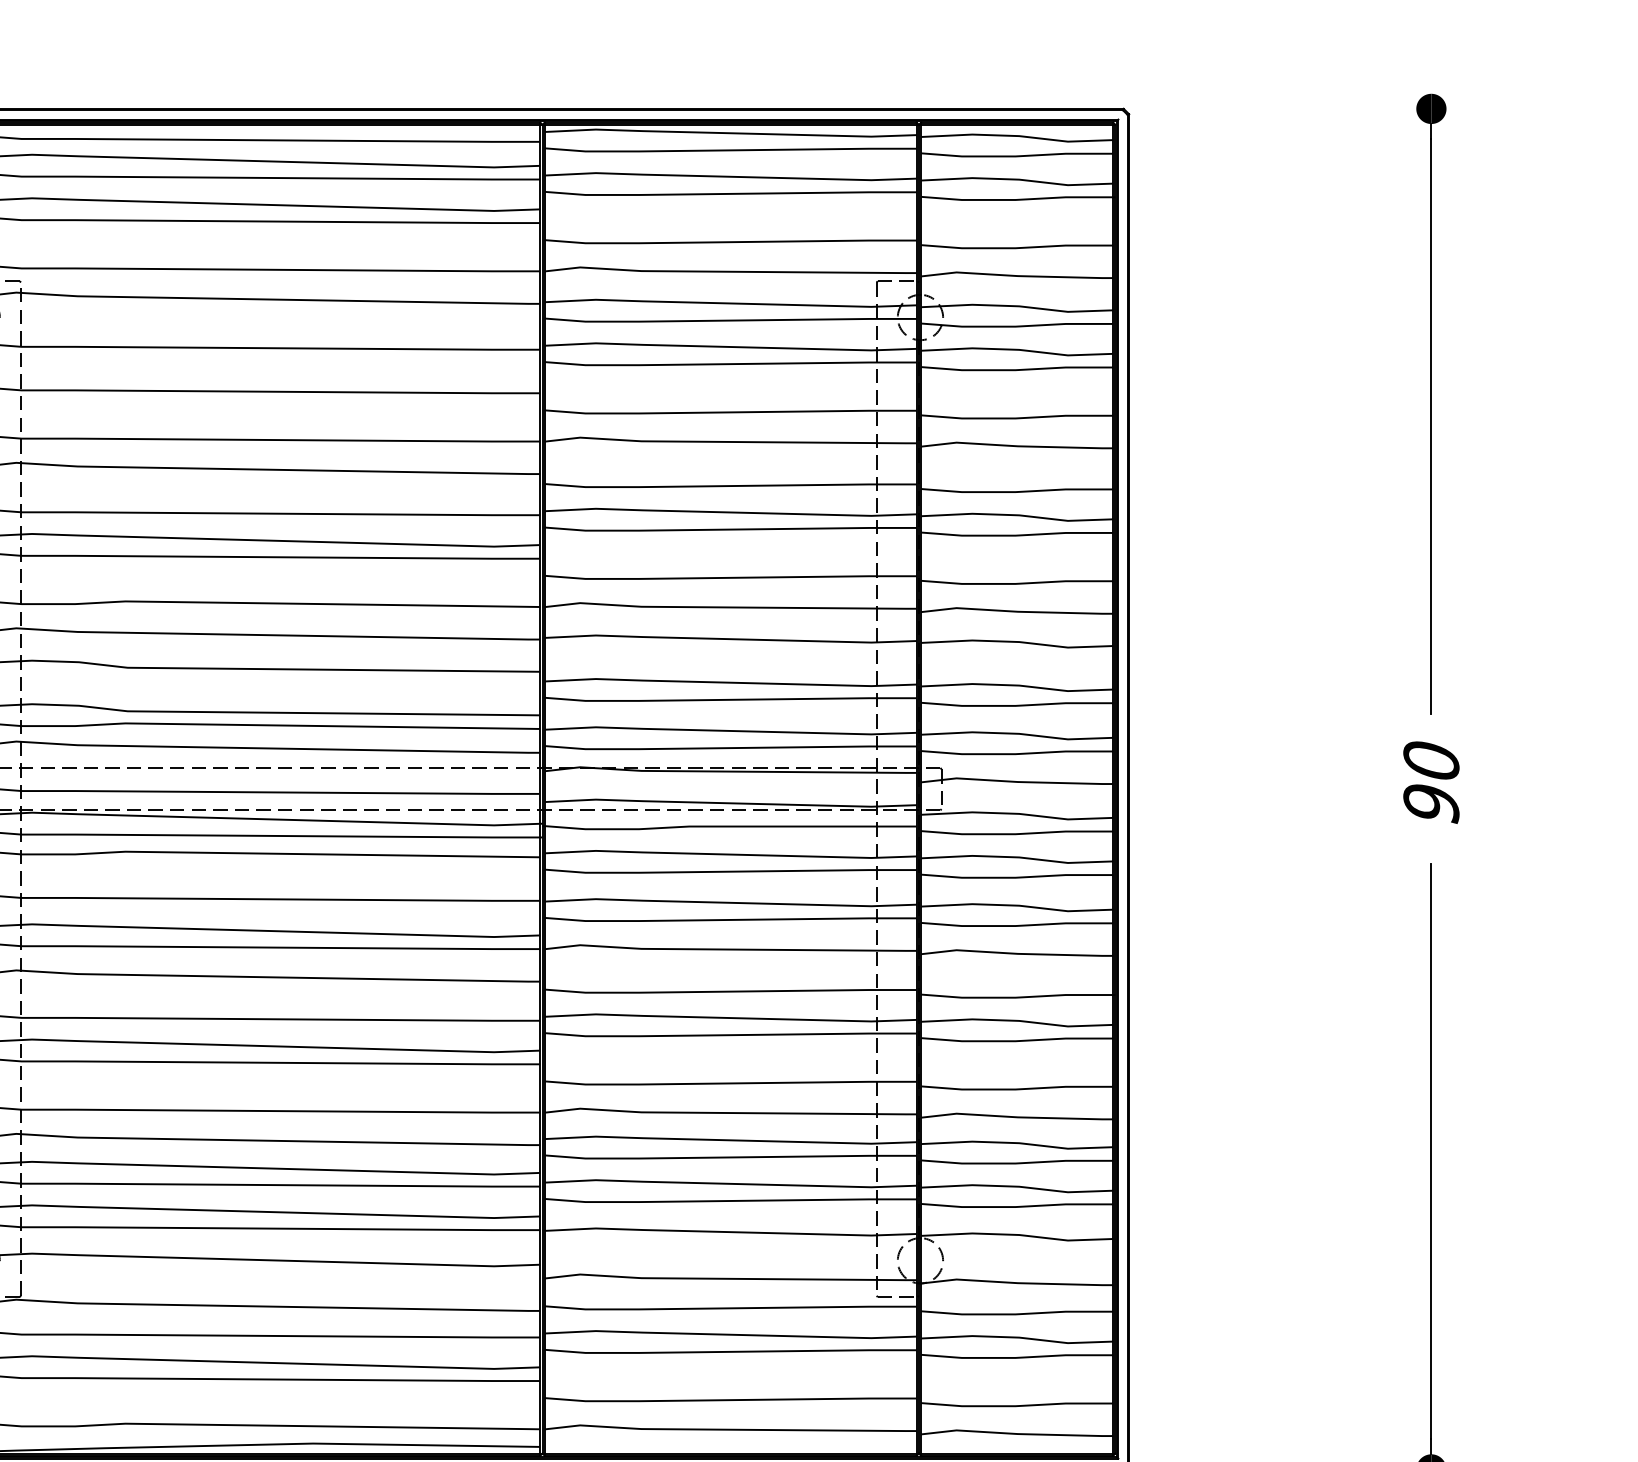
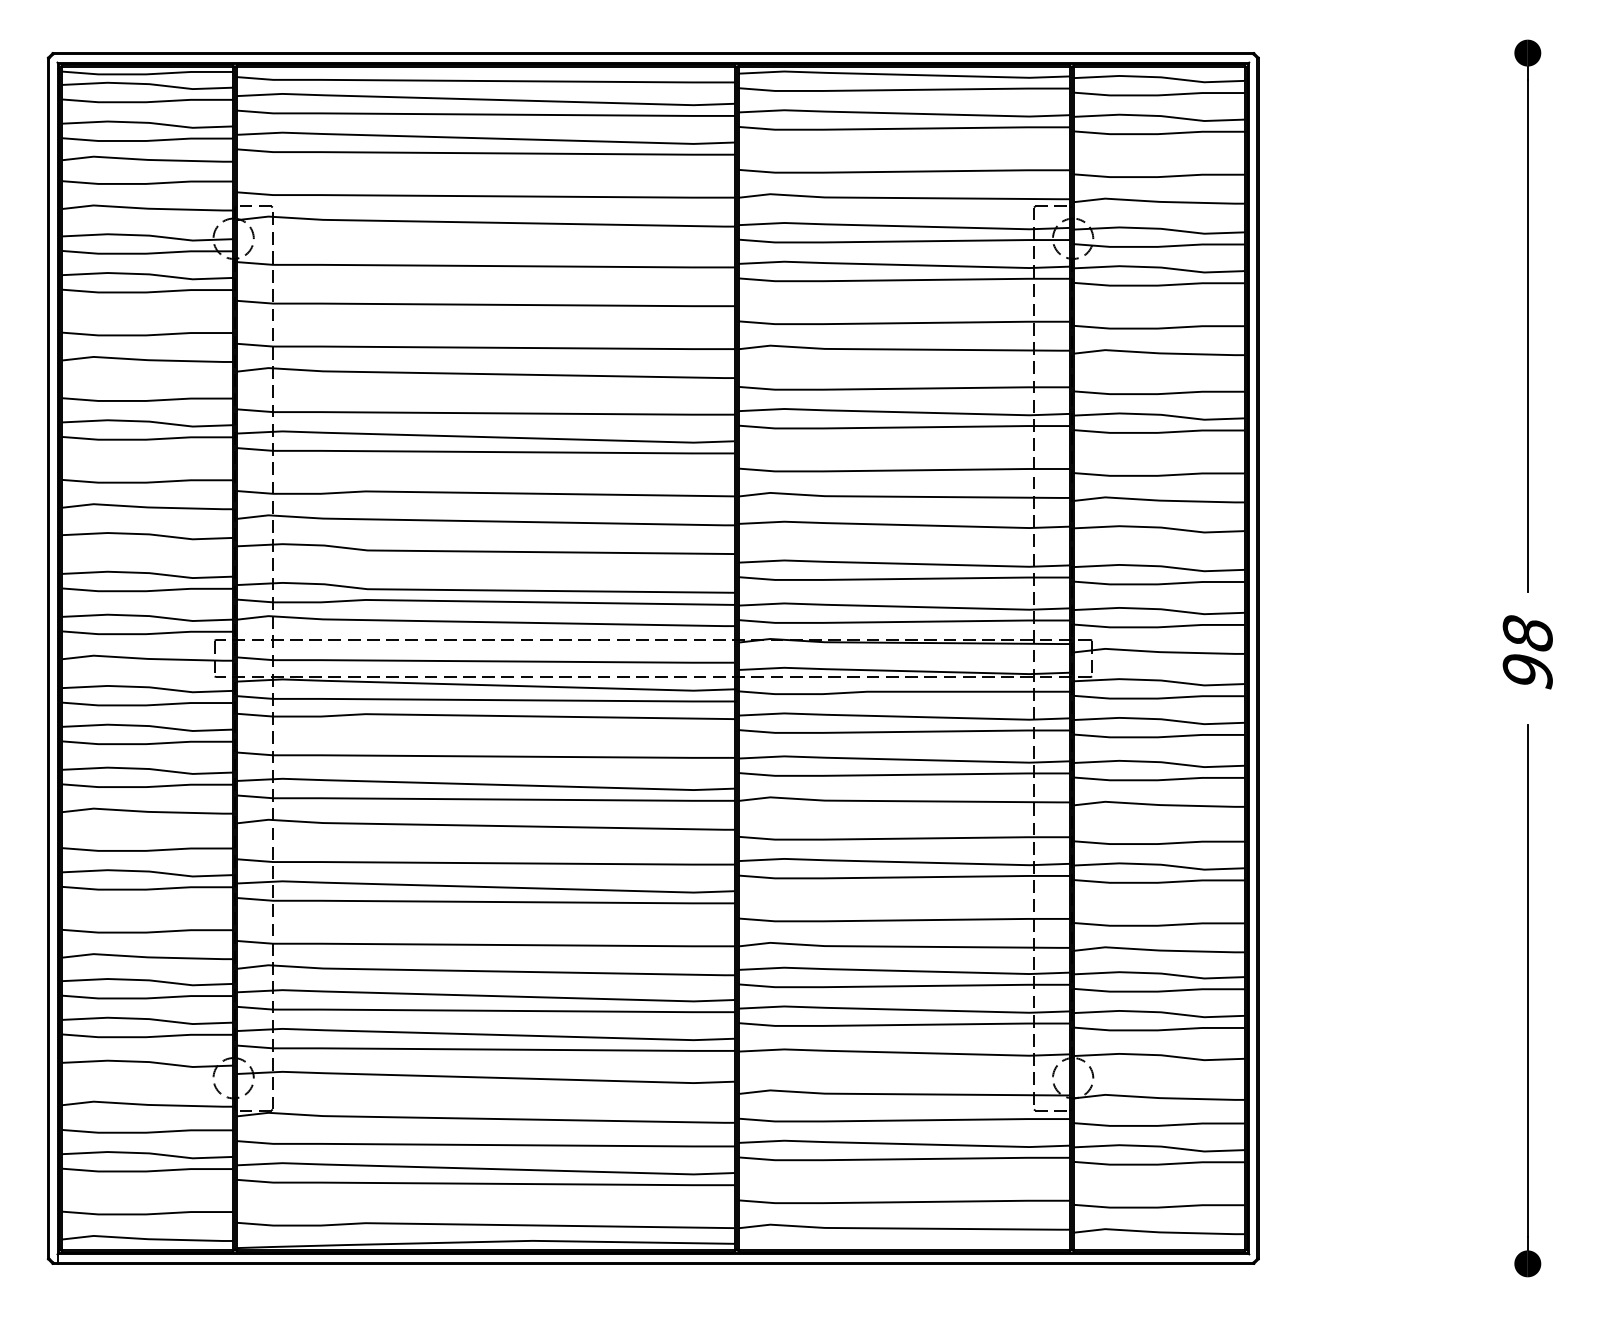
text: (1431, 761) -> (1527, 633), 90 -> 98

